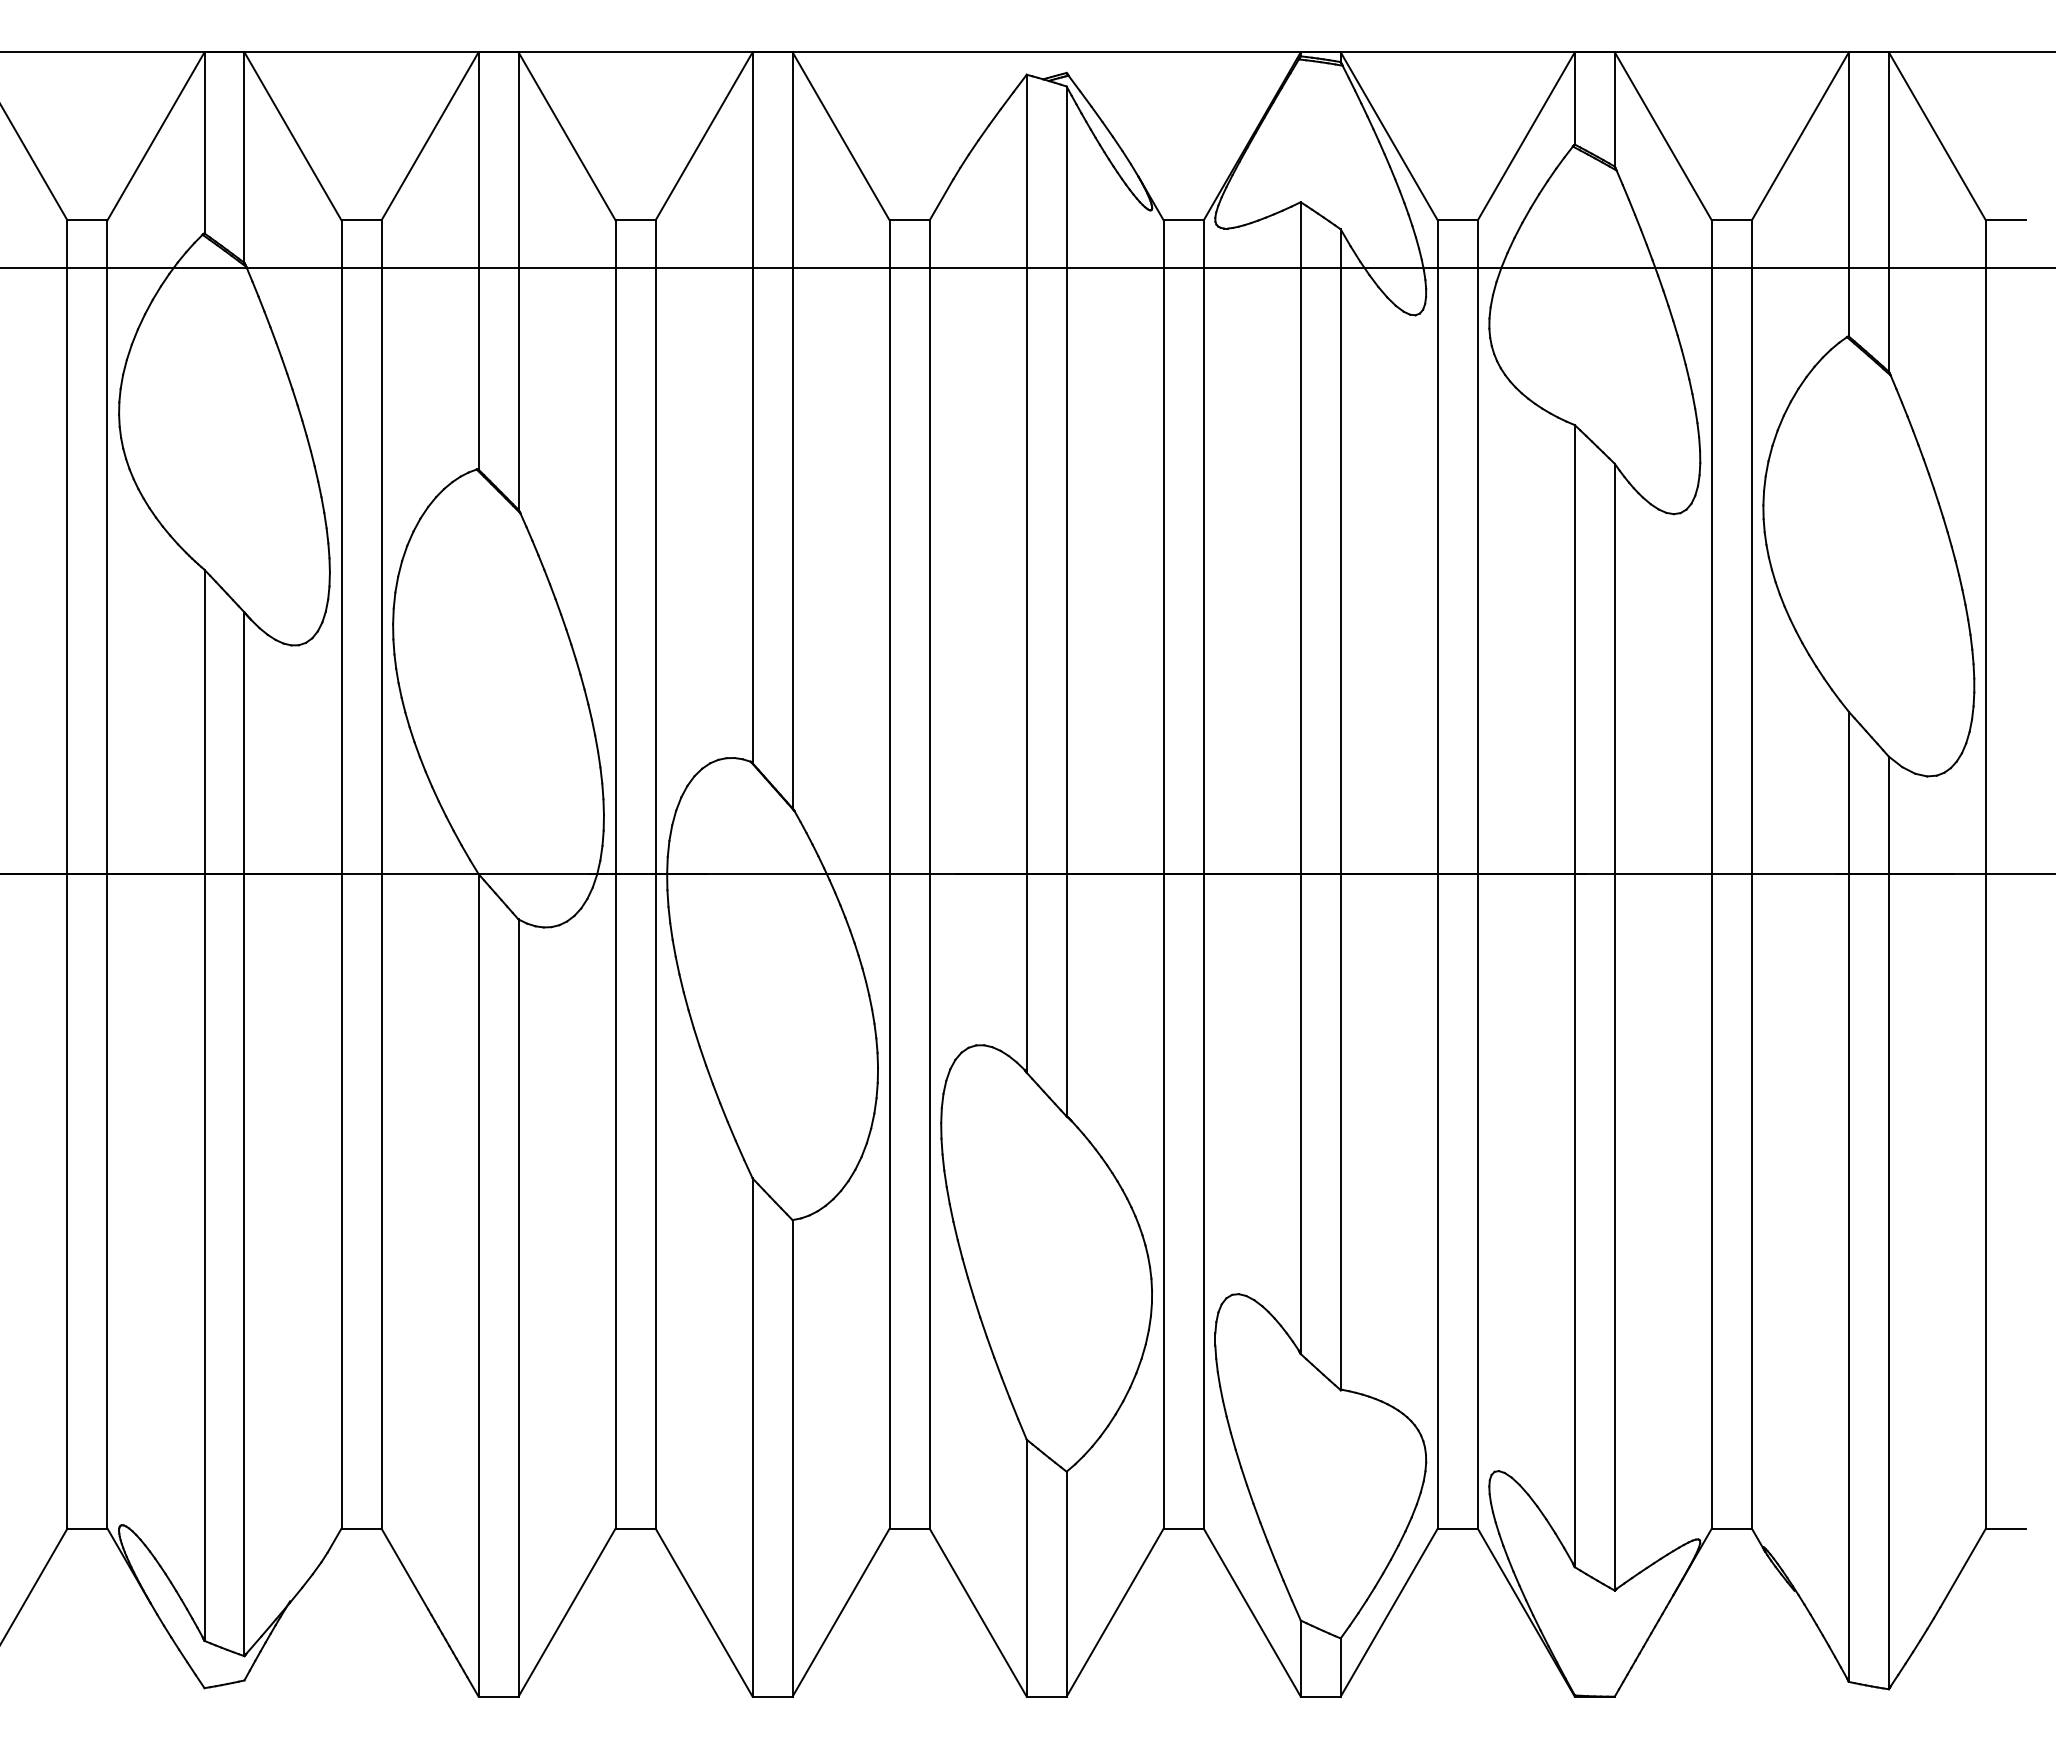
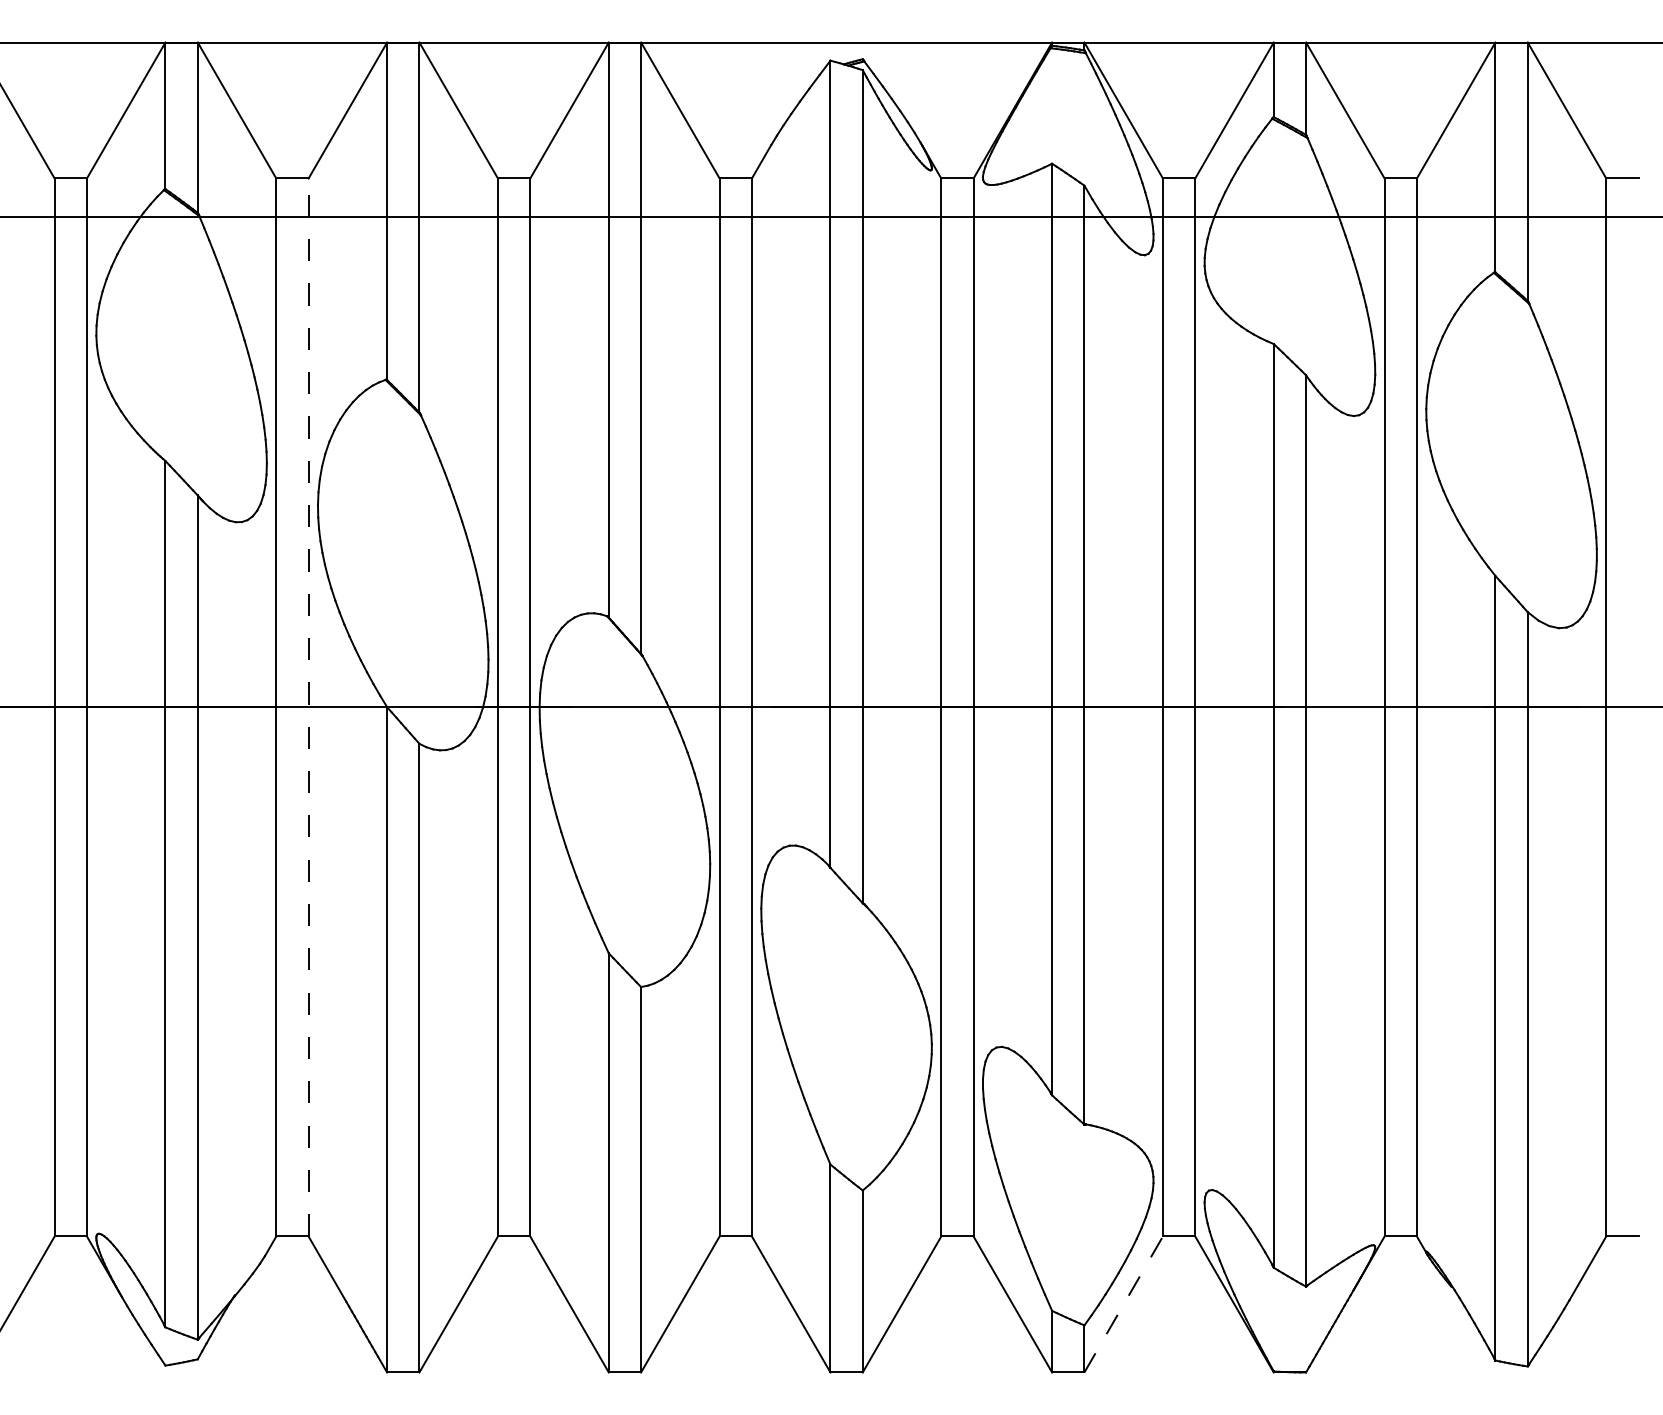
line: (381, 874) -> (308, 707), solid -> dashed
line: (1389, 1612) -> (1123, 1304), solid -> dashed

